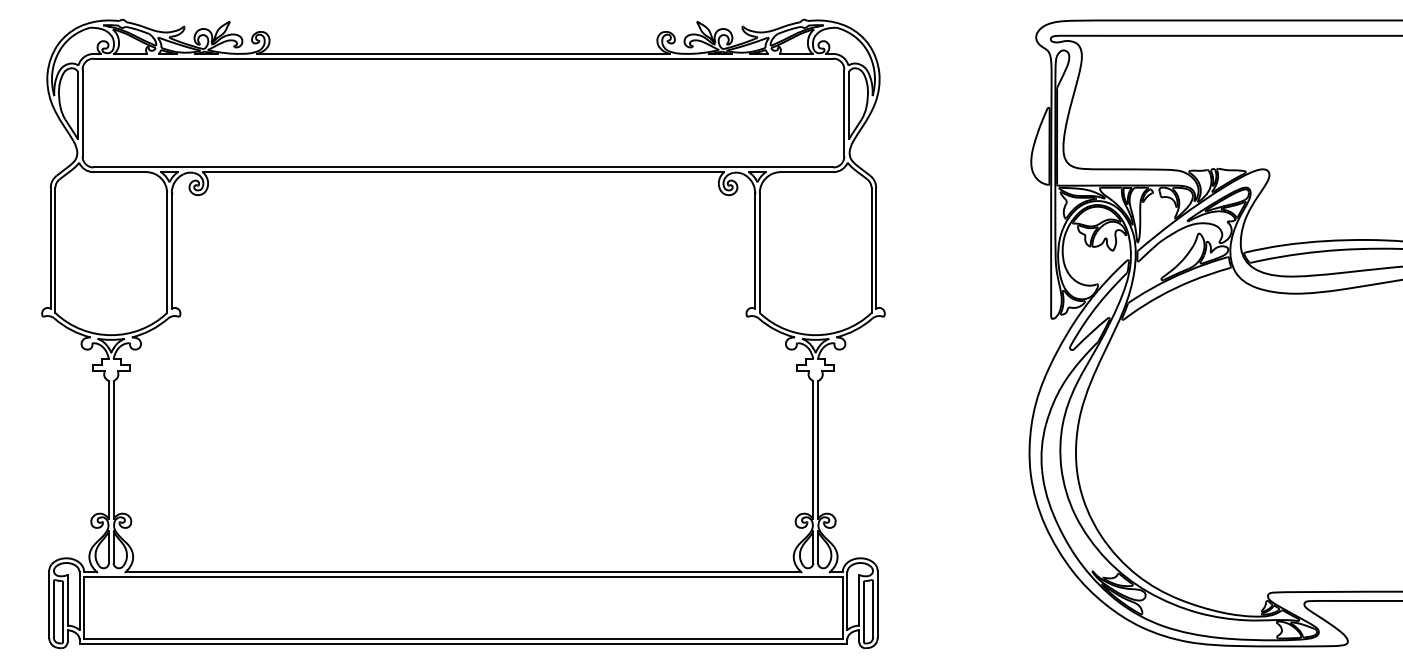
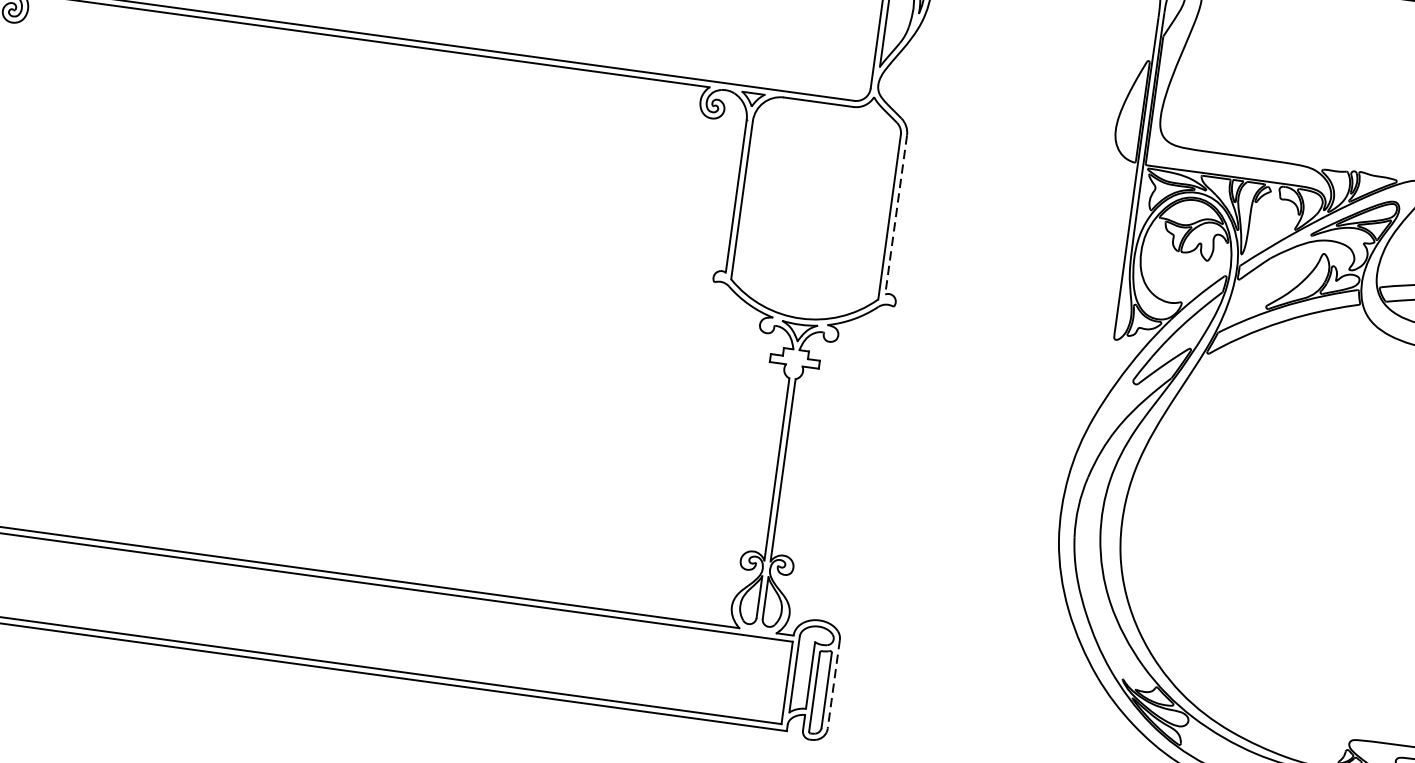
line: (876, 248) -> (896, 215), solid -> dashed
line: (877, 604) -> (833, 684), solid -> dashed

